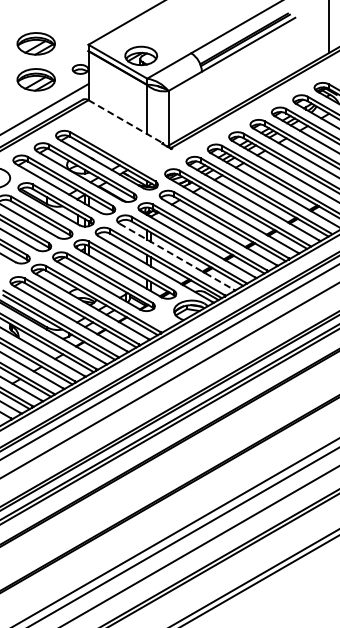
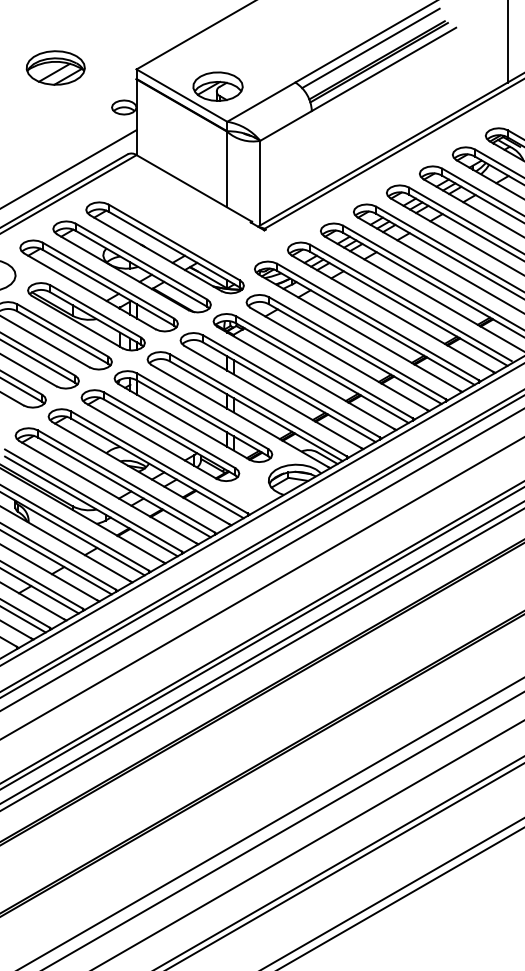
line: (239, 30) -> (369, 47), added
part: (35, 79) -> (54, 123), removed
line: (126, 122) -> (195, 189), dashed -> solid
line: (177, 256) -> (274, 396), dashed -> solid

